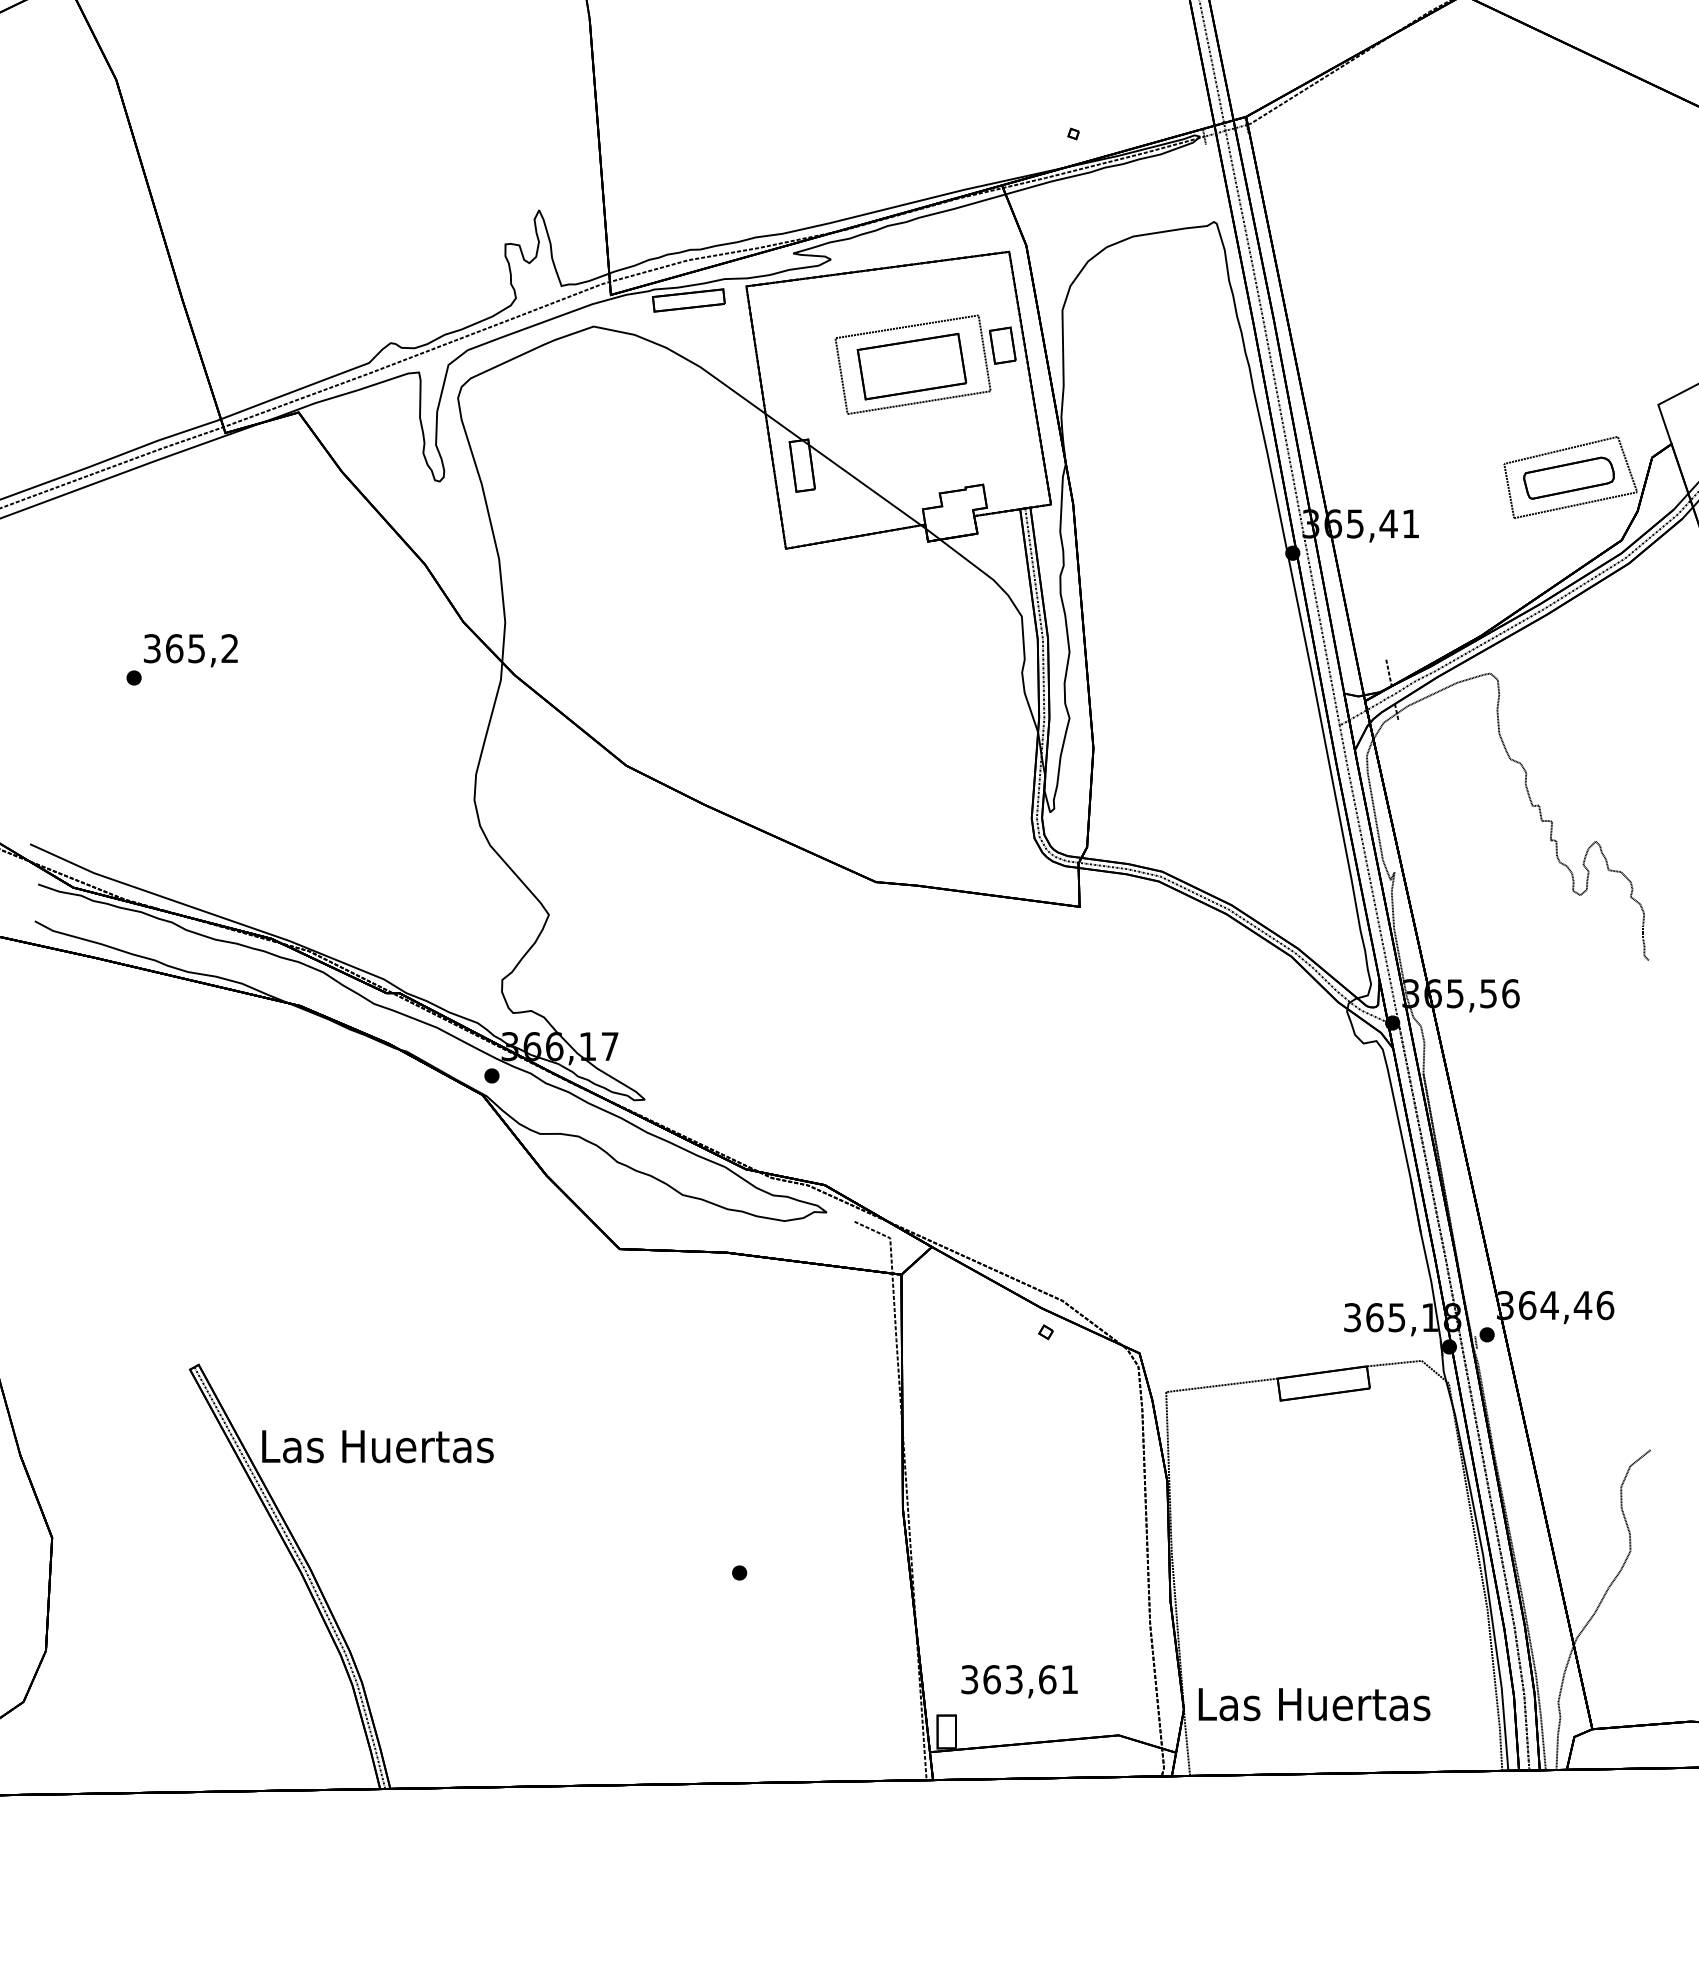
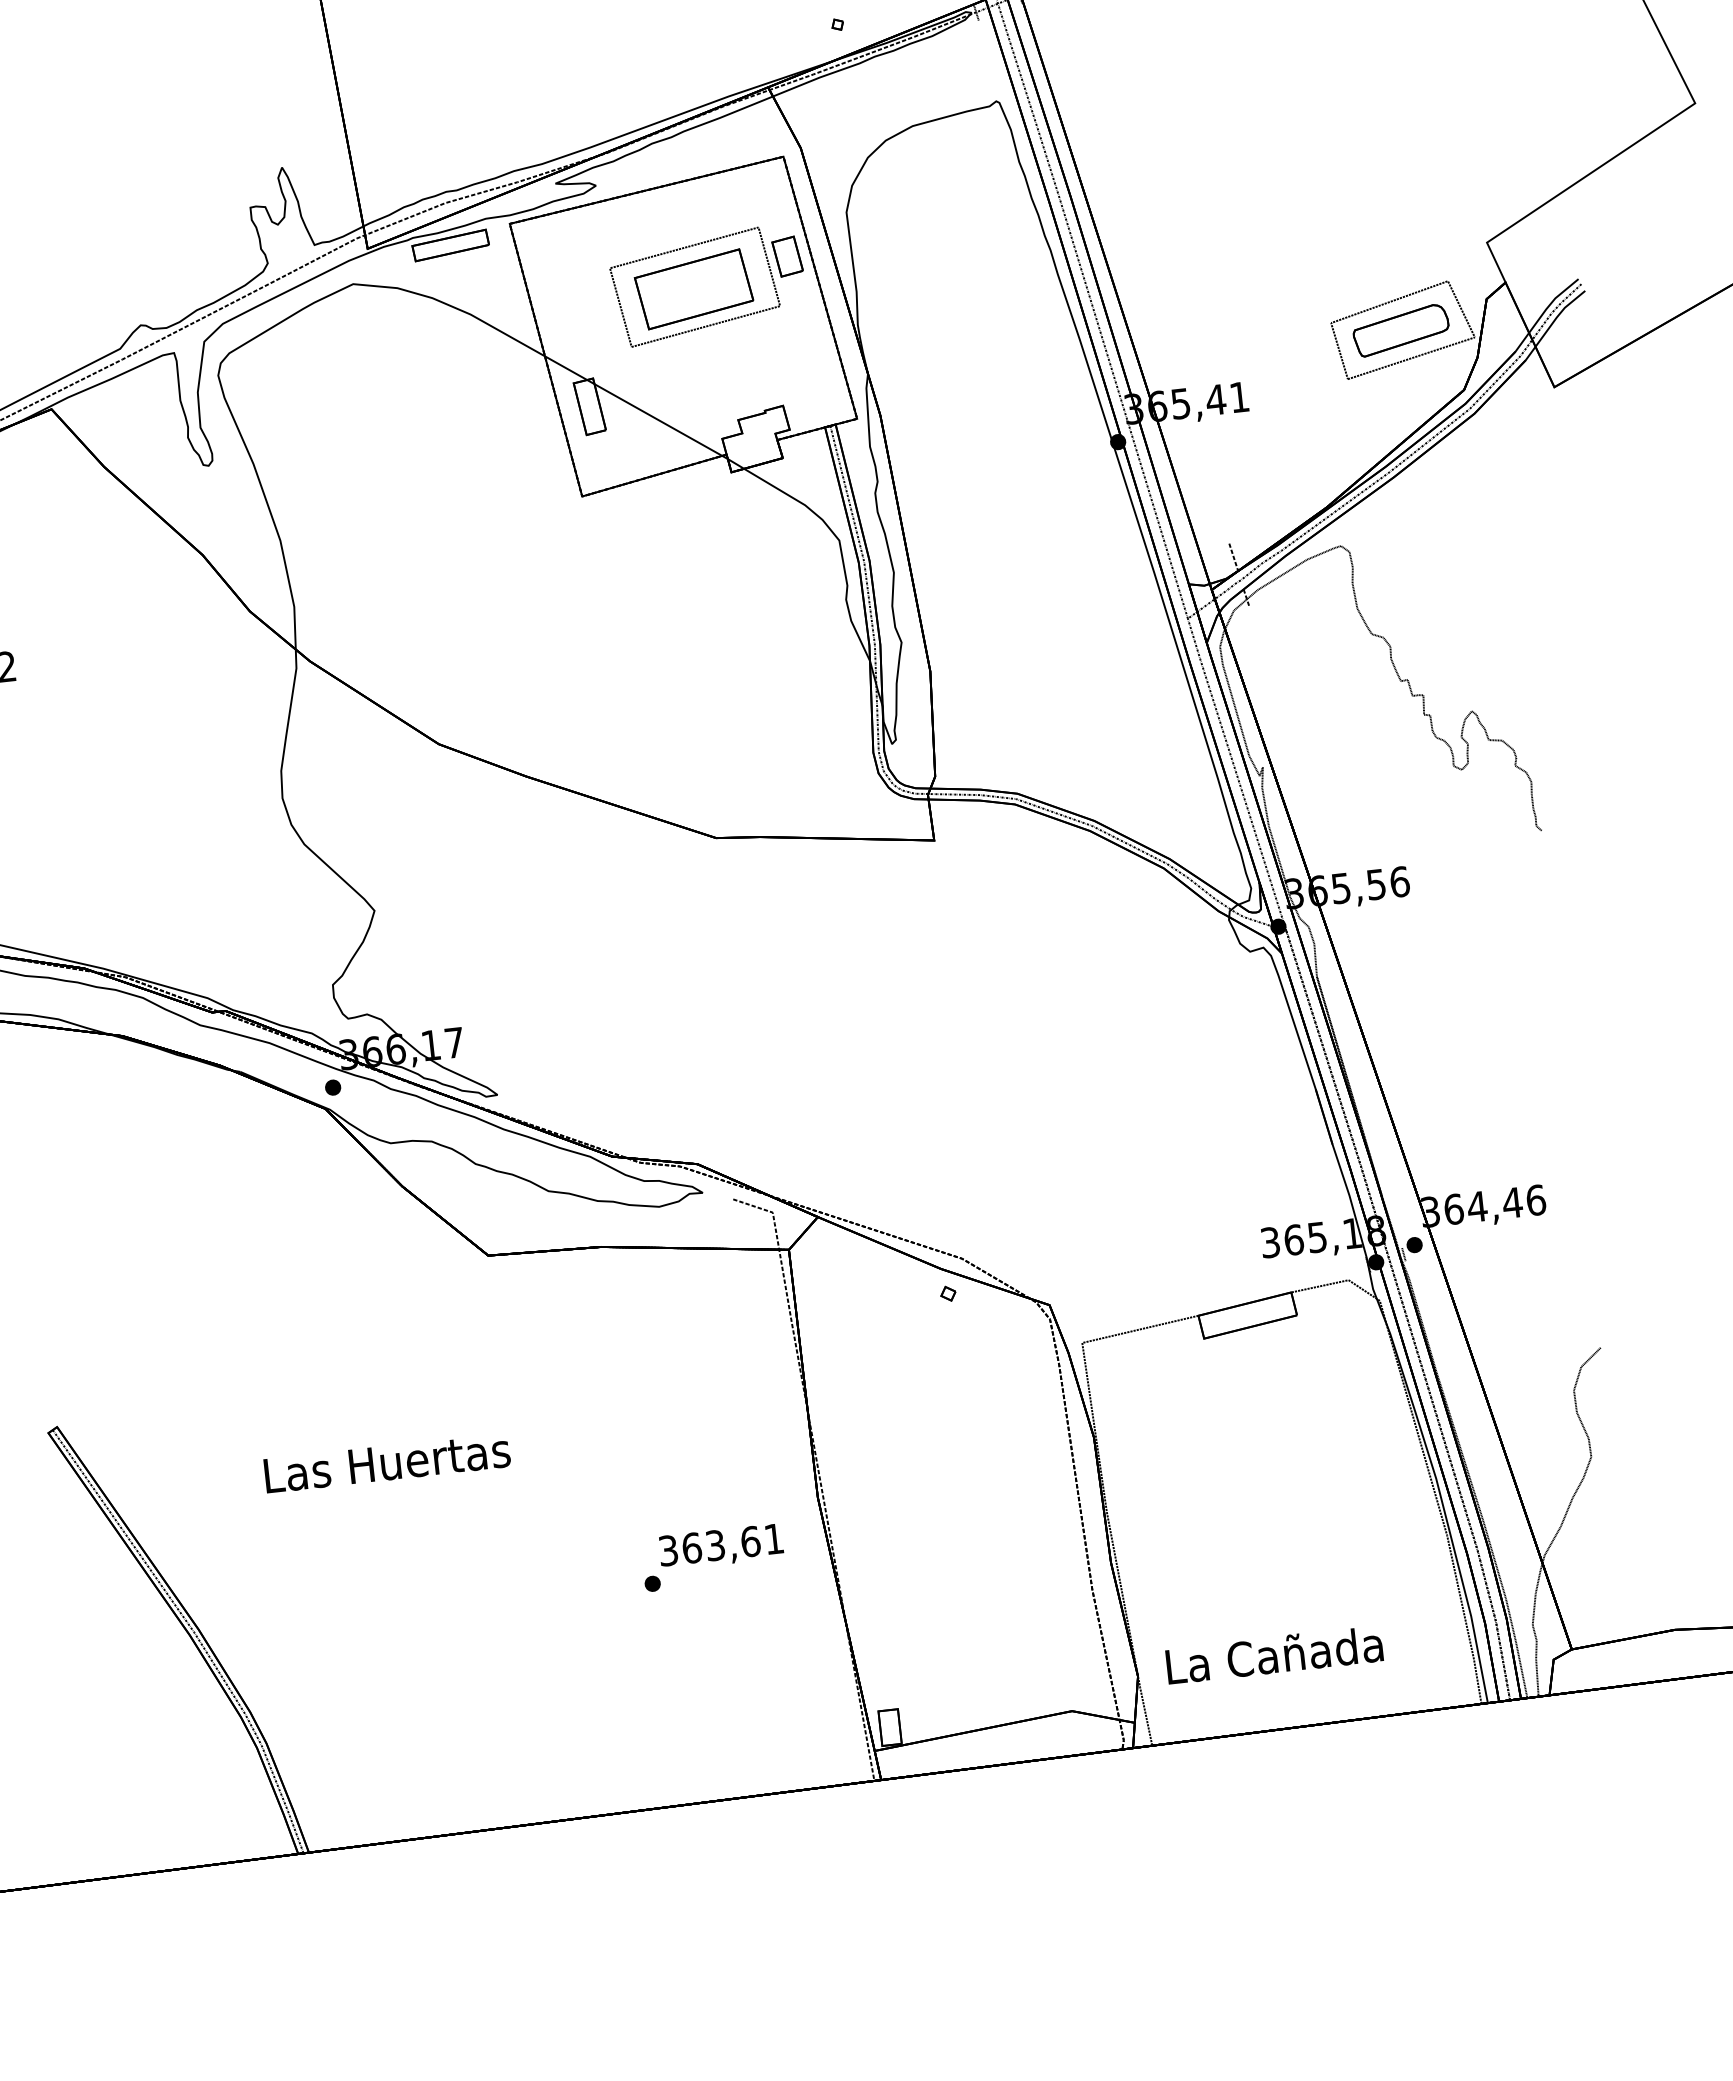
text: (377, 1446) -> (386, 1462), moved
text: (1019, 1681) -> (721, 1546), moved
text: (1314, 1703) -> (1275, 1654), Las Huertas -> La Cañada

